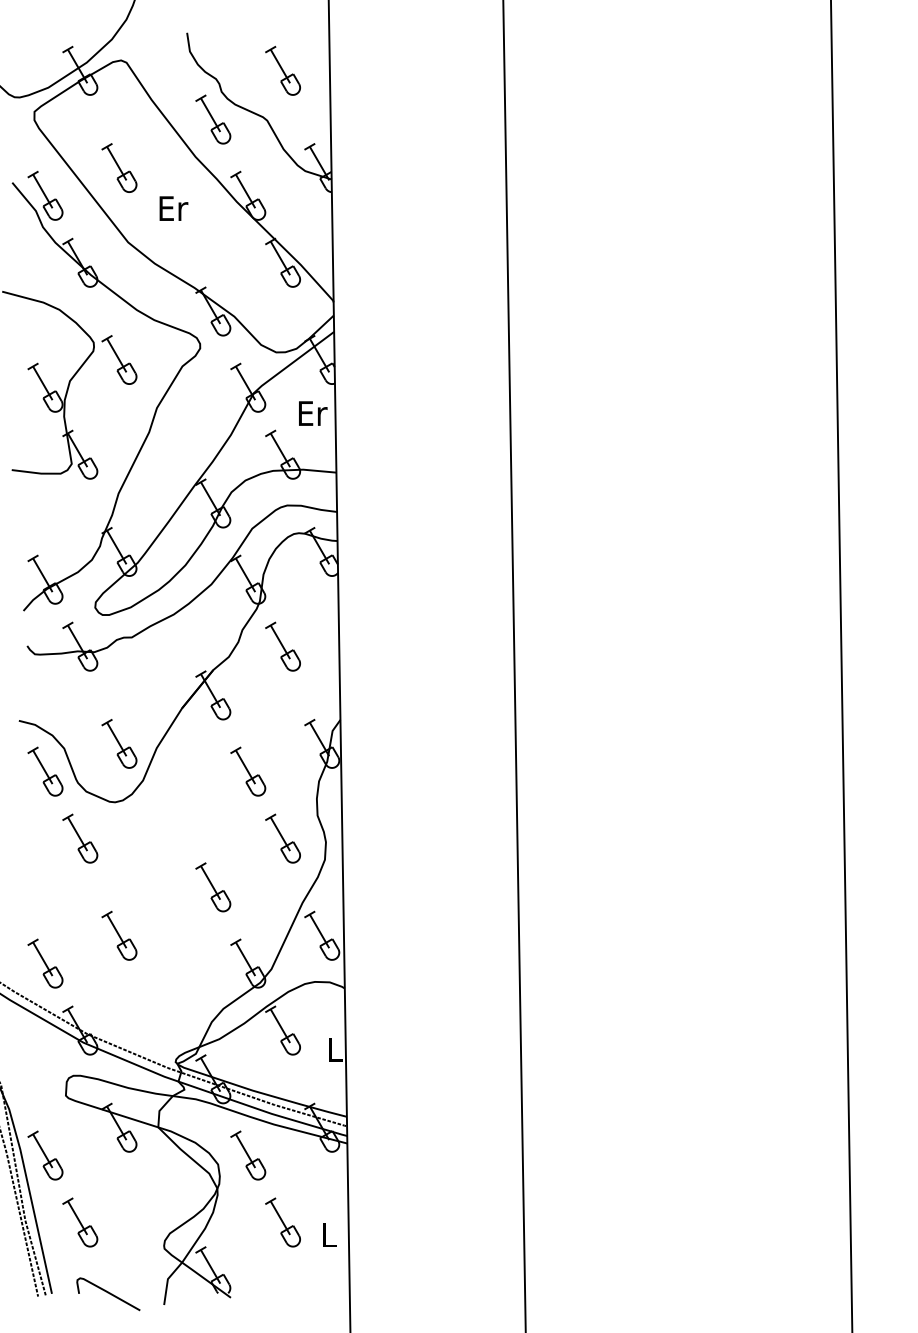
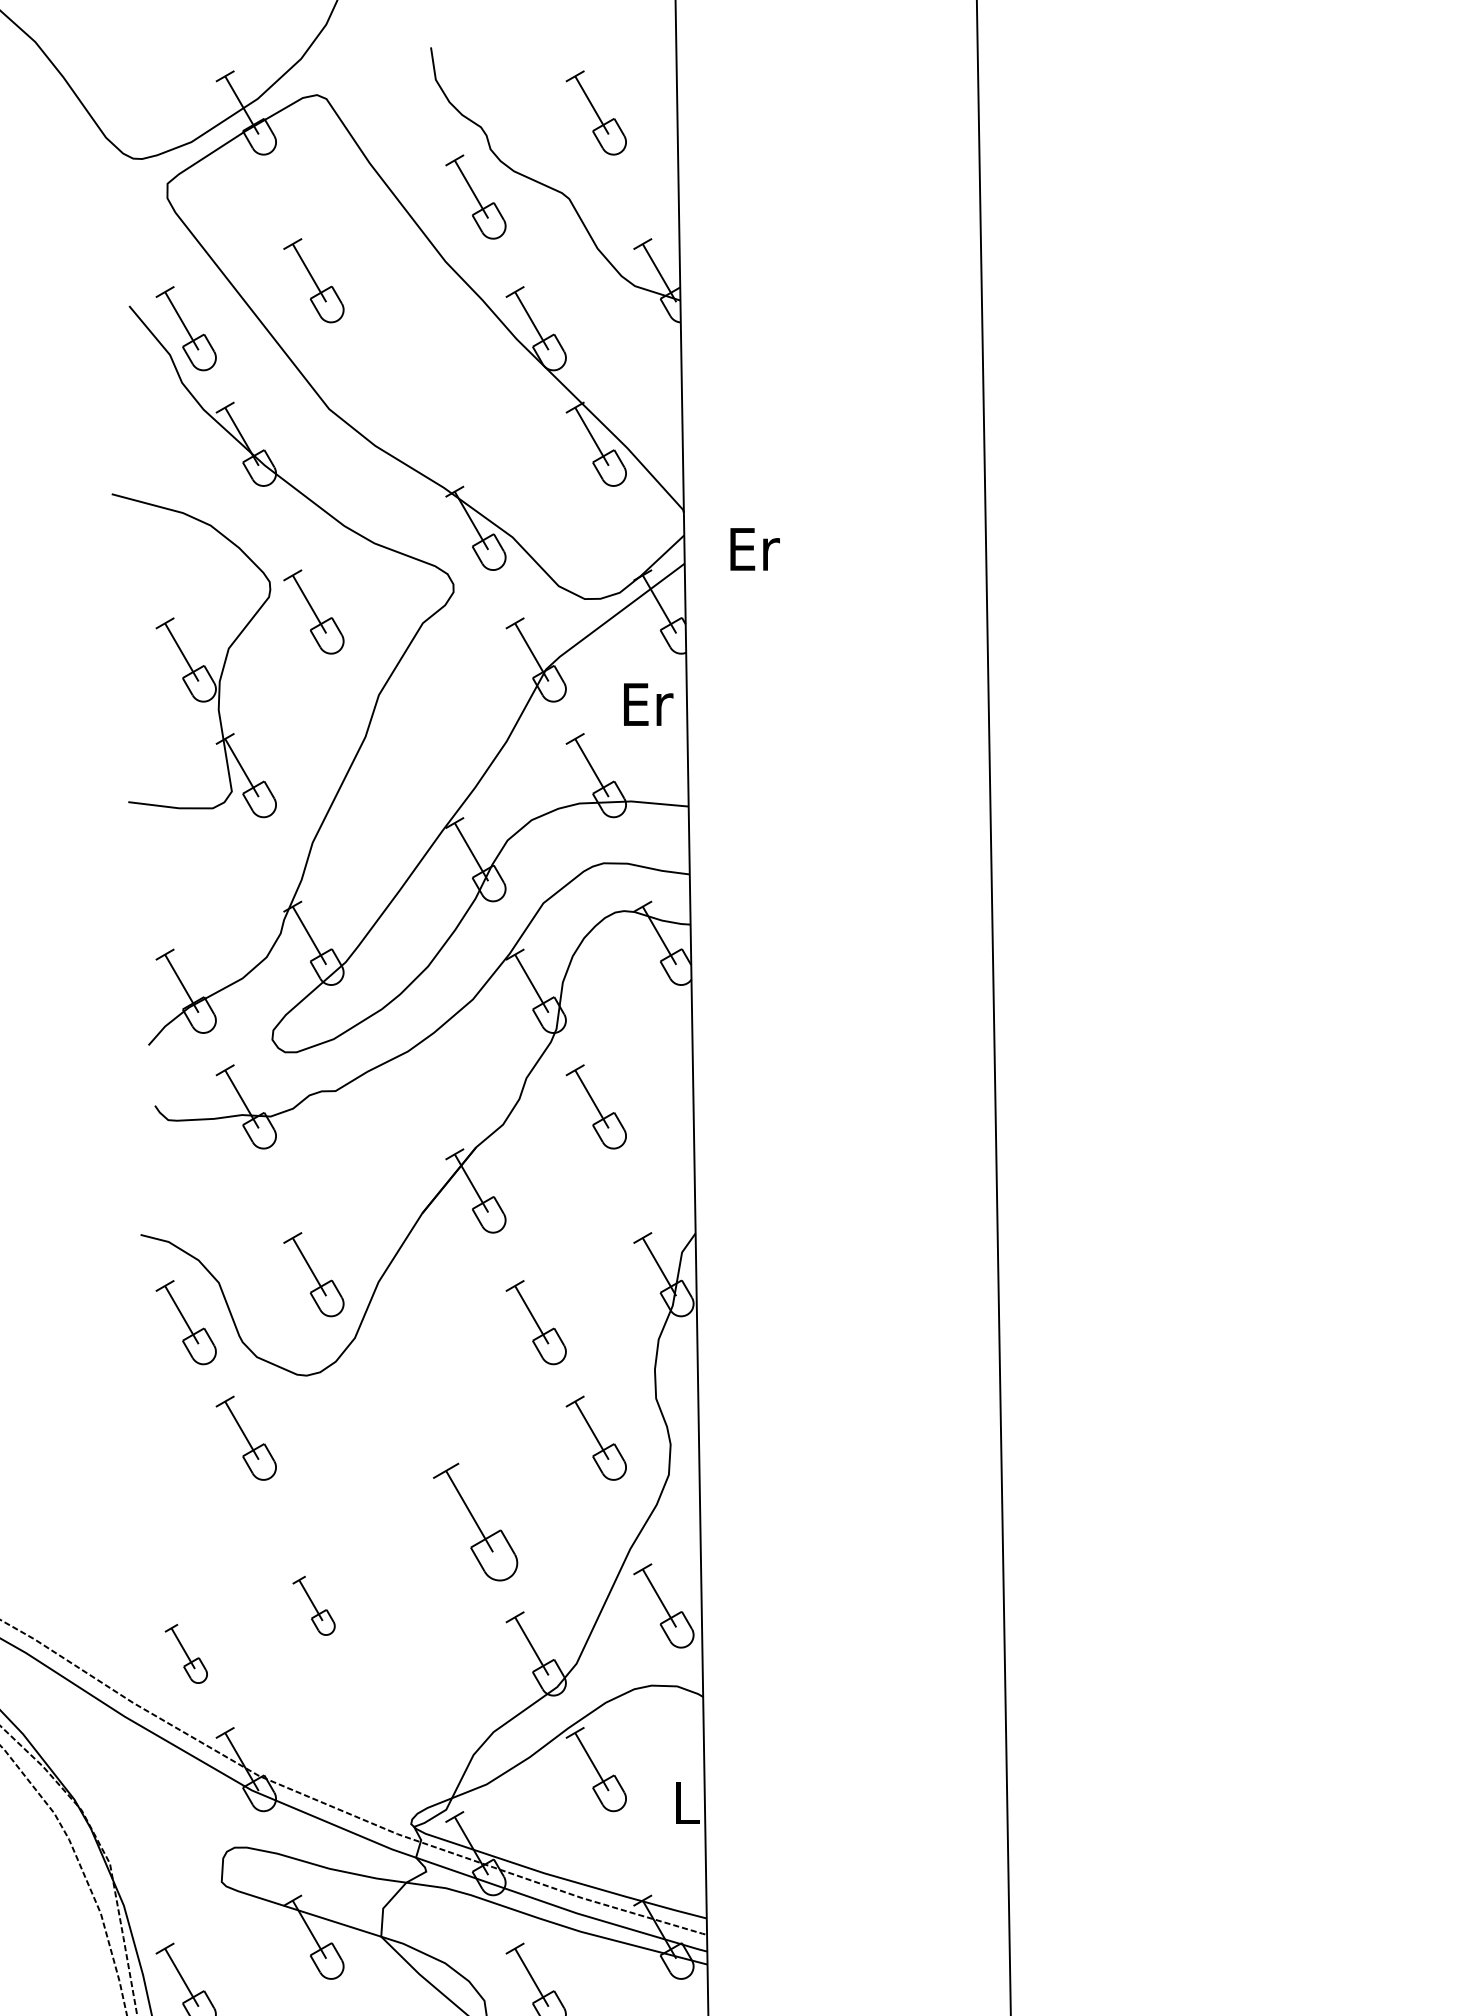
text: (173, 208) -> (754, 549), moved
part: (213, 887) -> (476, 1522), size x1.4
part: (119, 935) -> (314, 1605), size x0.7
part: (45, 963) -> (186, 1653), size x0.7

